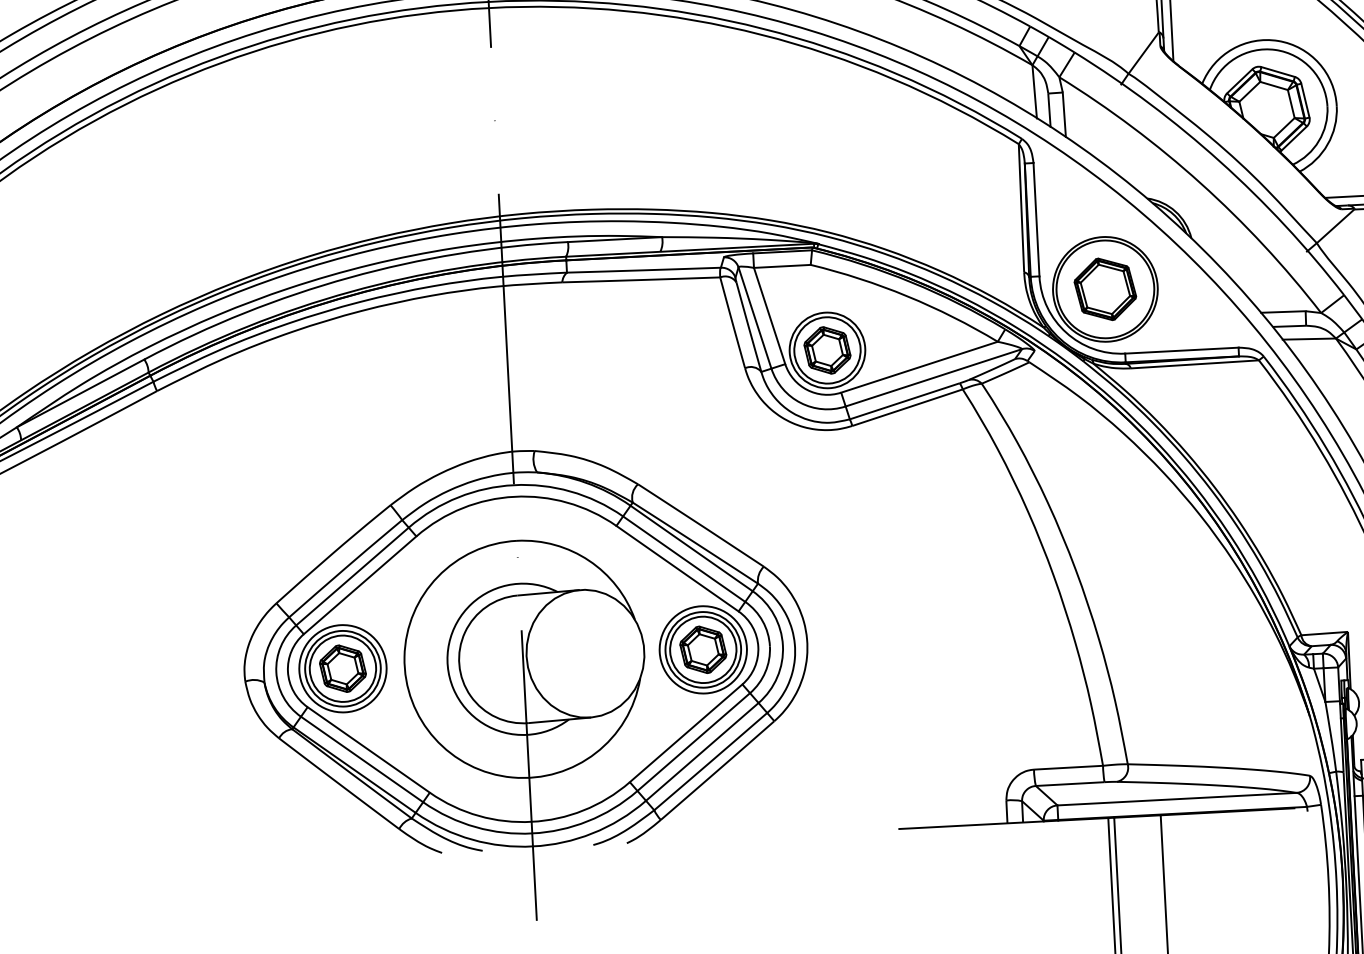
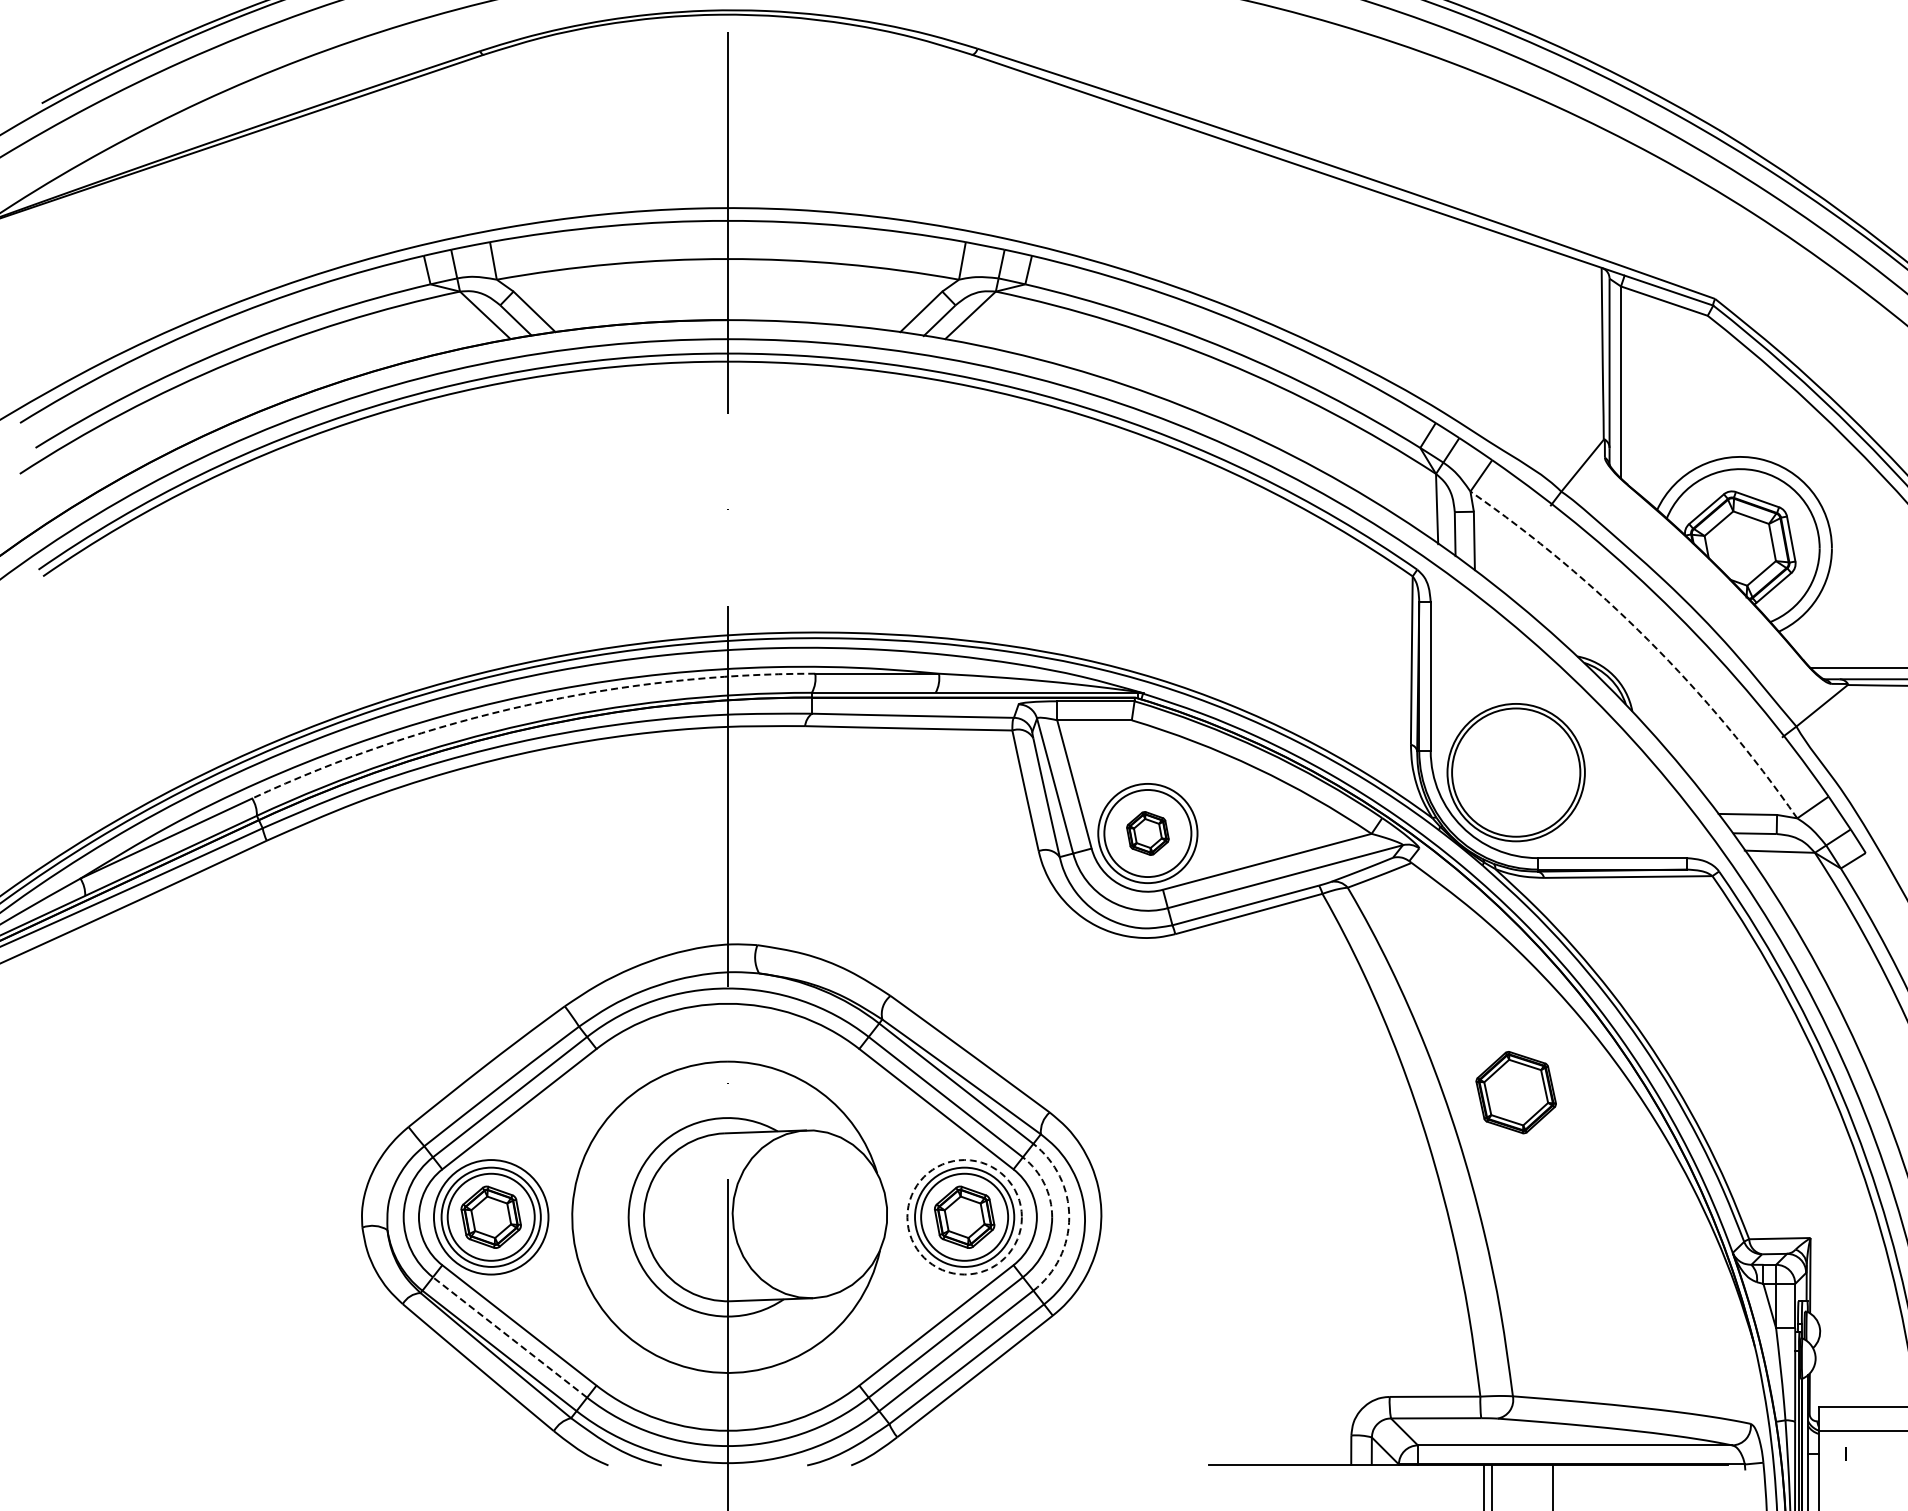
arc: (1200, 183) -> (1648, 640), solid -> dashed
arc: (349, 277) -> (526, 705), solid -> dashed
part: (1104, 289) -> (1515, 1092), moved
part: (827, 350) -> (1147, 833), size x0.7
arc: (762, 620) -> (1044, 1183), solid -> dashed
arc: (783, 645) -> (1069, 1217), solid -> dashed
circle: (703, 650) -> (964, 1217), solid -> dashed
line: (362, 759) -> (510, 1337), solid -> dashed

